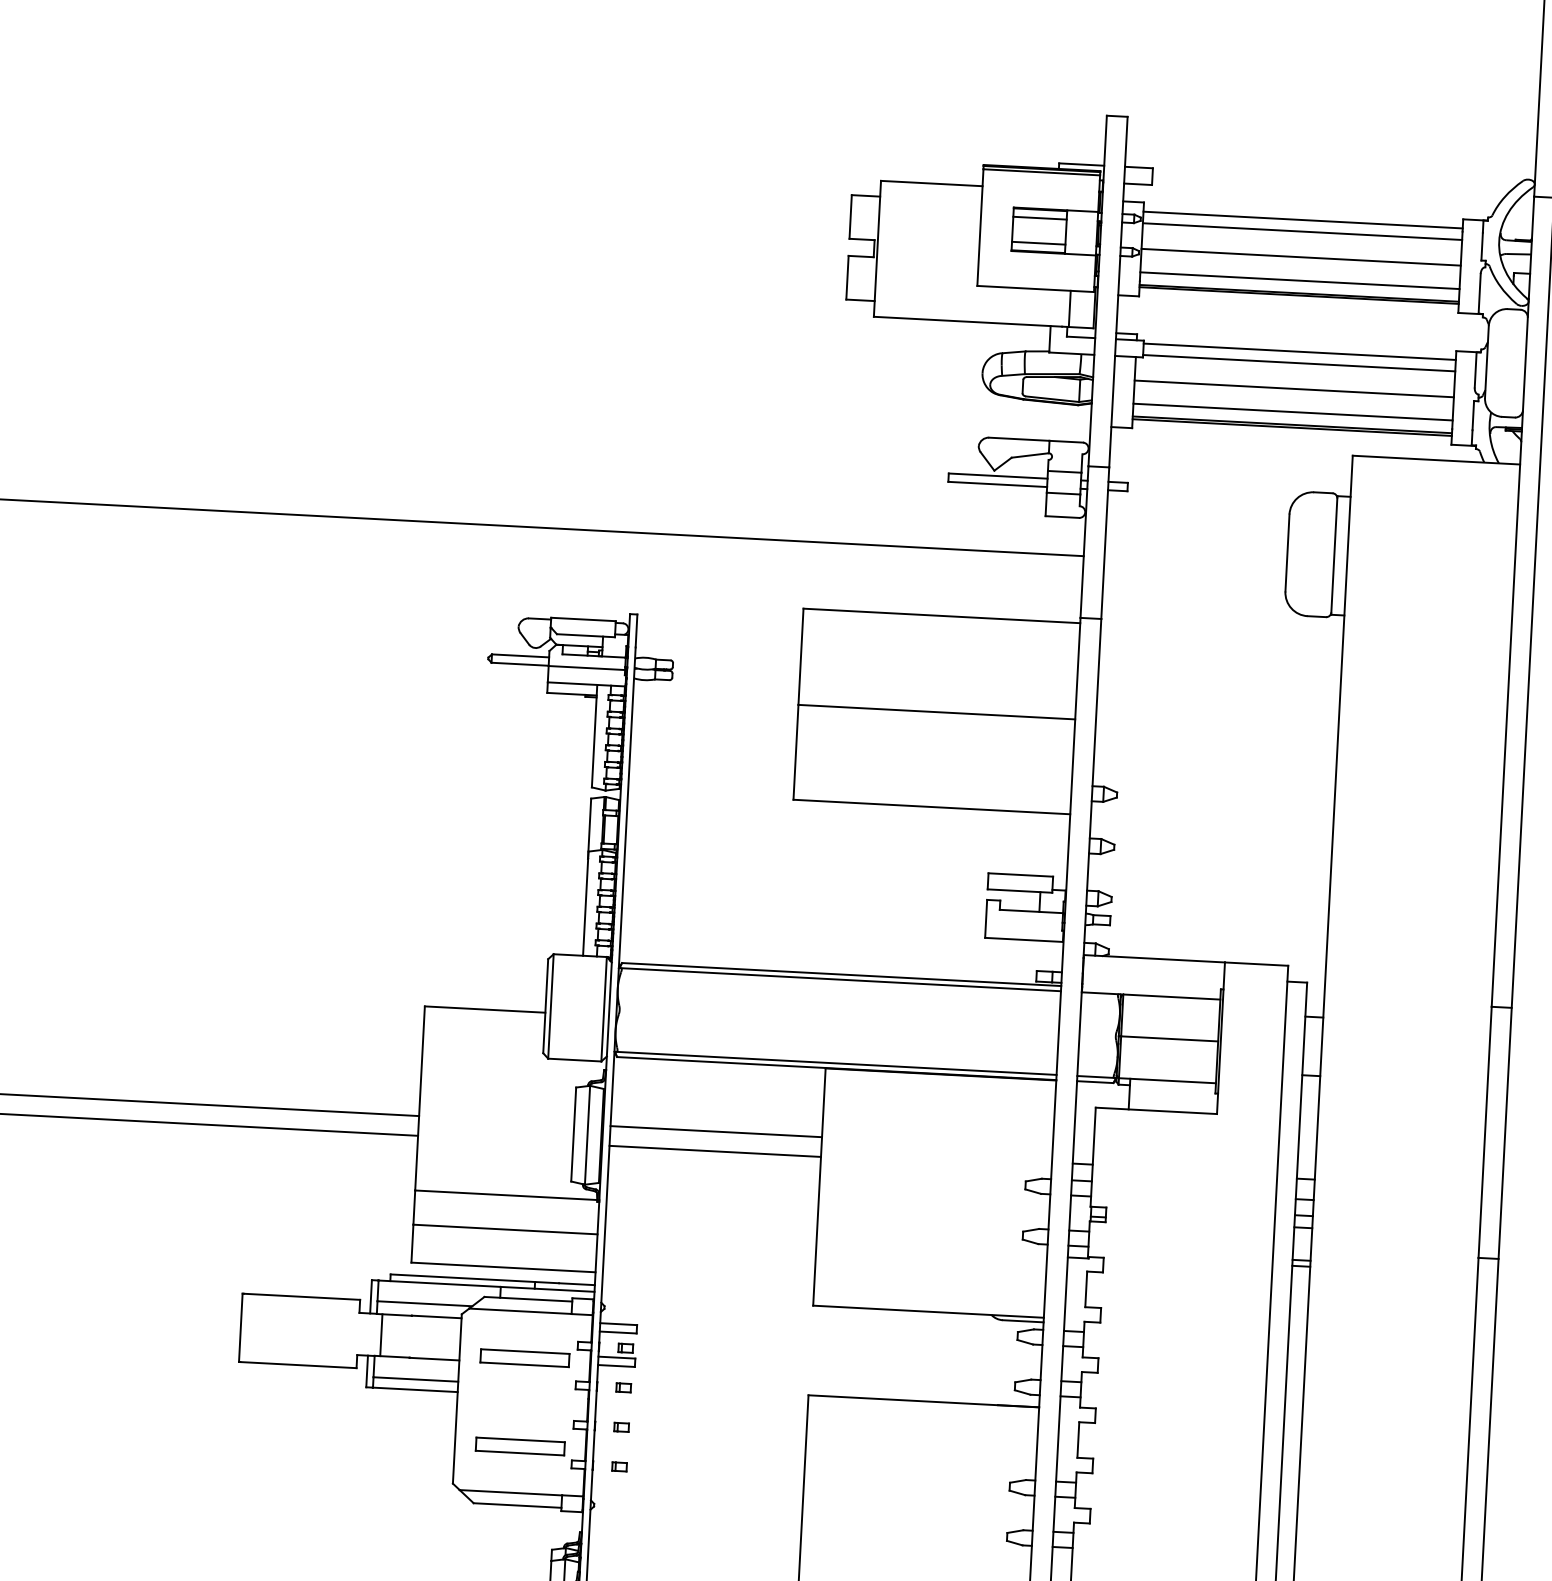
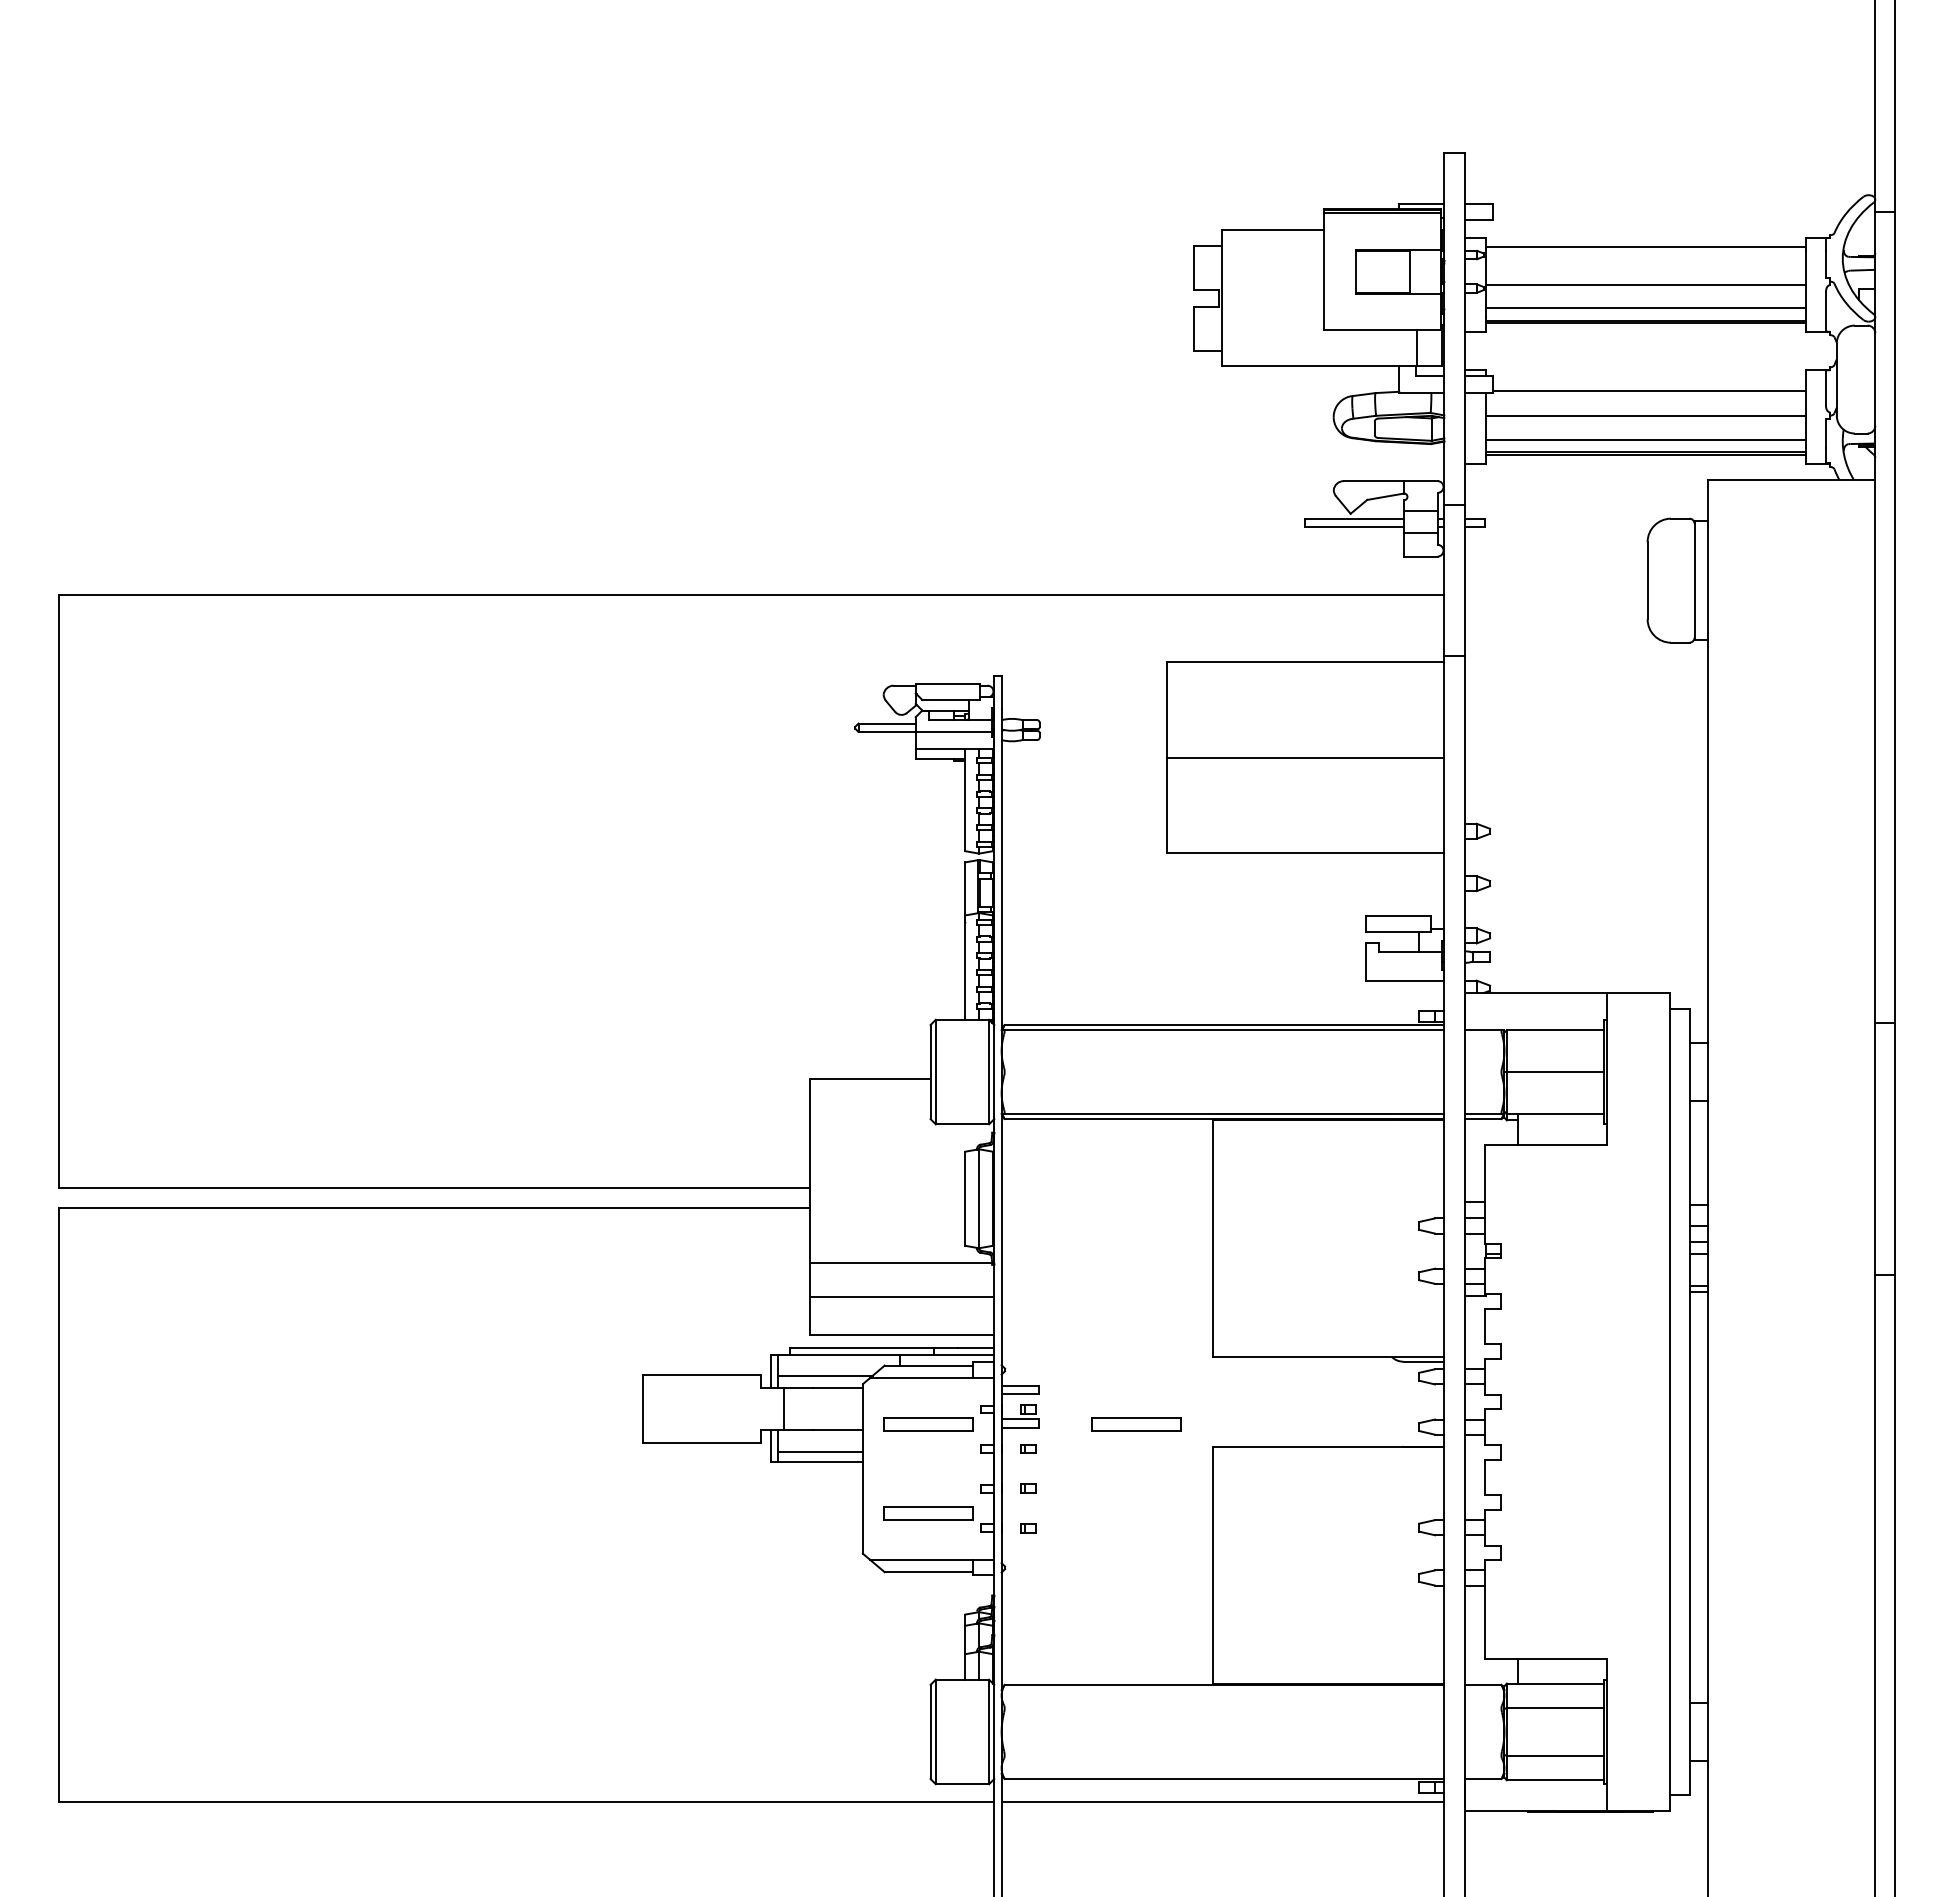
line: (1039, 218) -> (1382, 259), removed
line: (1302, 231) -> (1645, 258), removed
line: (1038, 243) -> (1382, 284), removed
line: (1299, 352) -> (1649, 379), removed
line: (716, 1131) -> (1107, 1188), removed
line: (715, 1151) -> (1107, 1208), removed
part: (732, 1368) -> (1136, 1424), added

